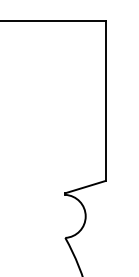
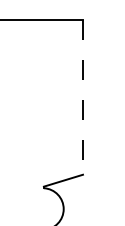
line: (105, 101) -> (82, 97), solid -> dashed

